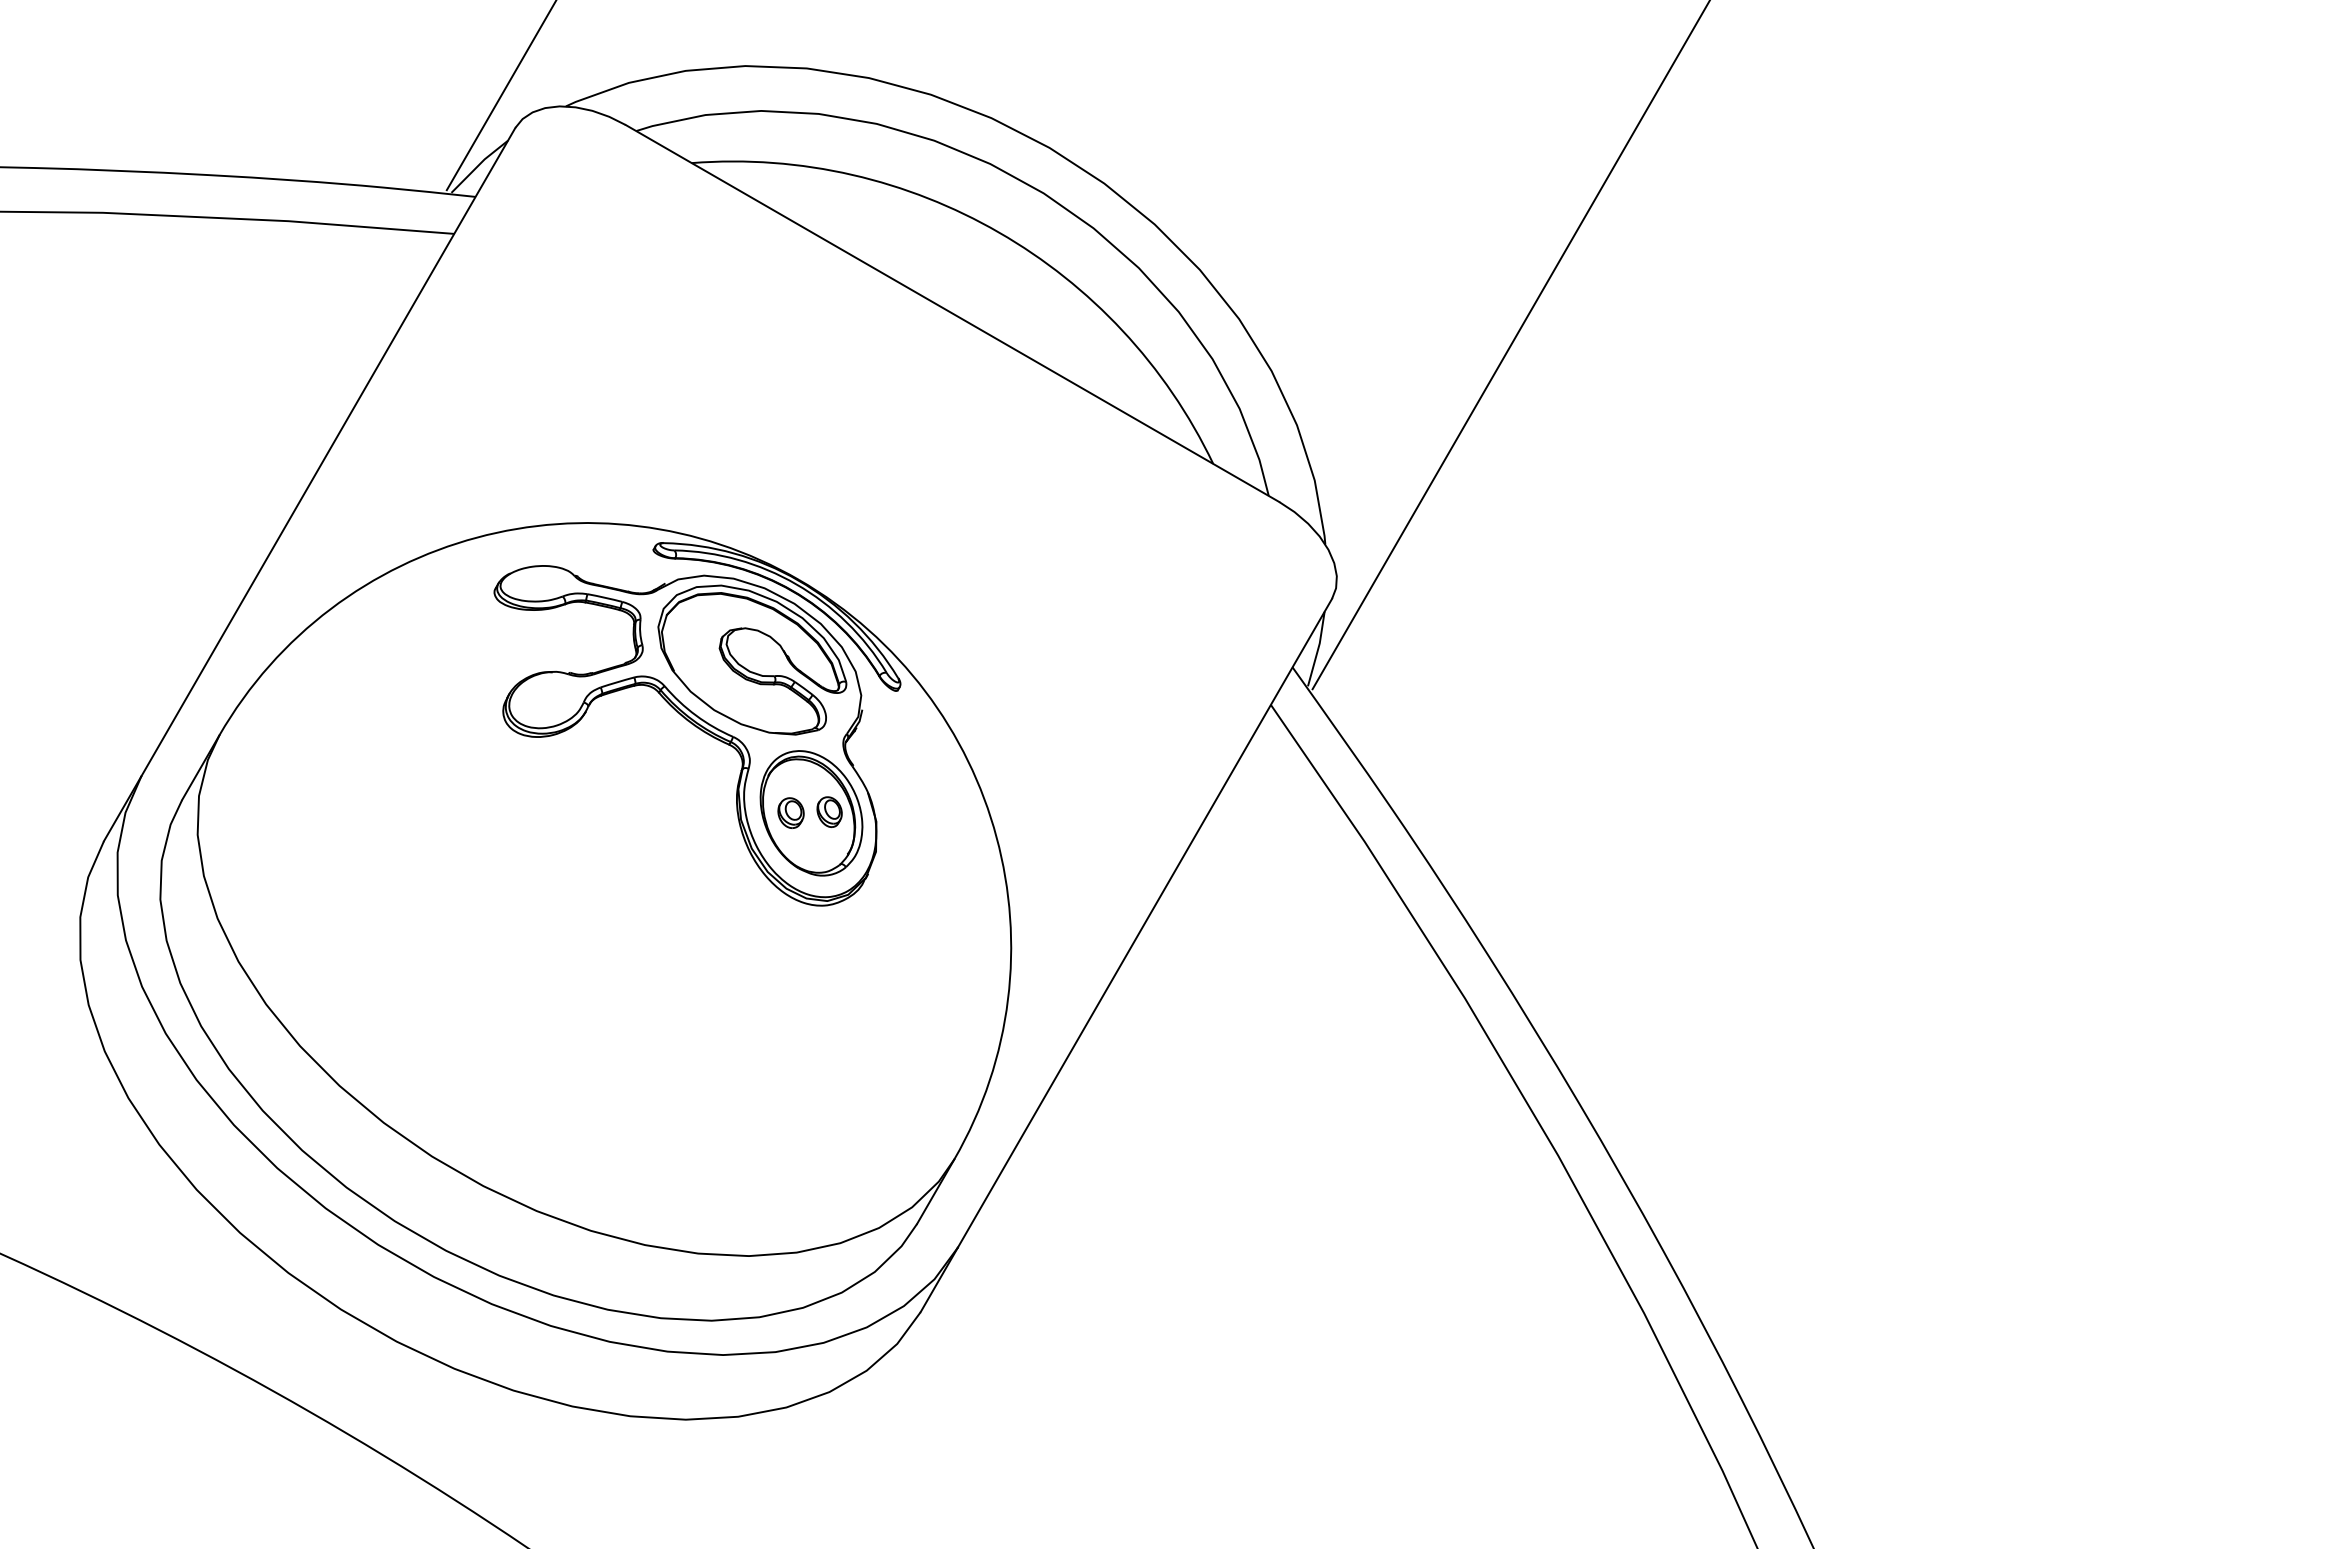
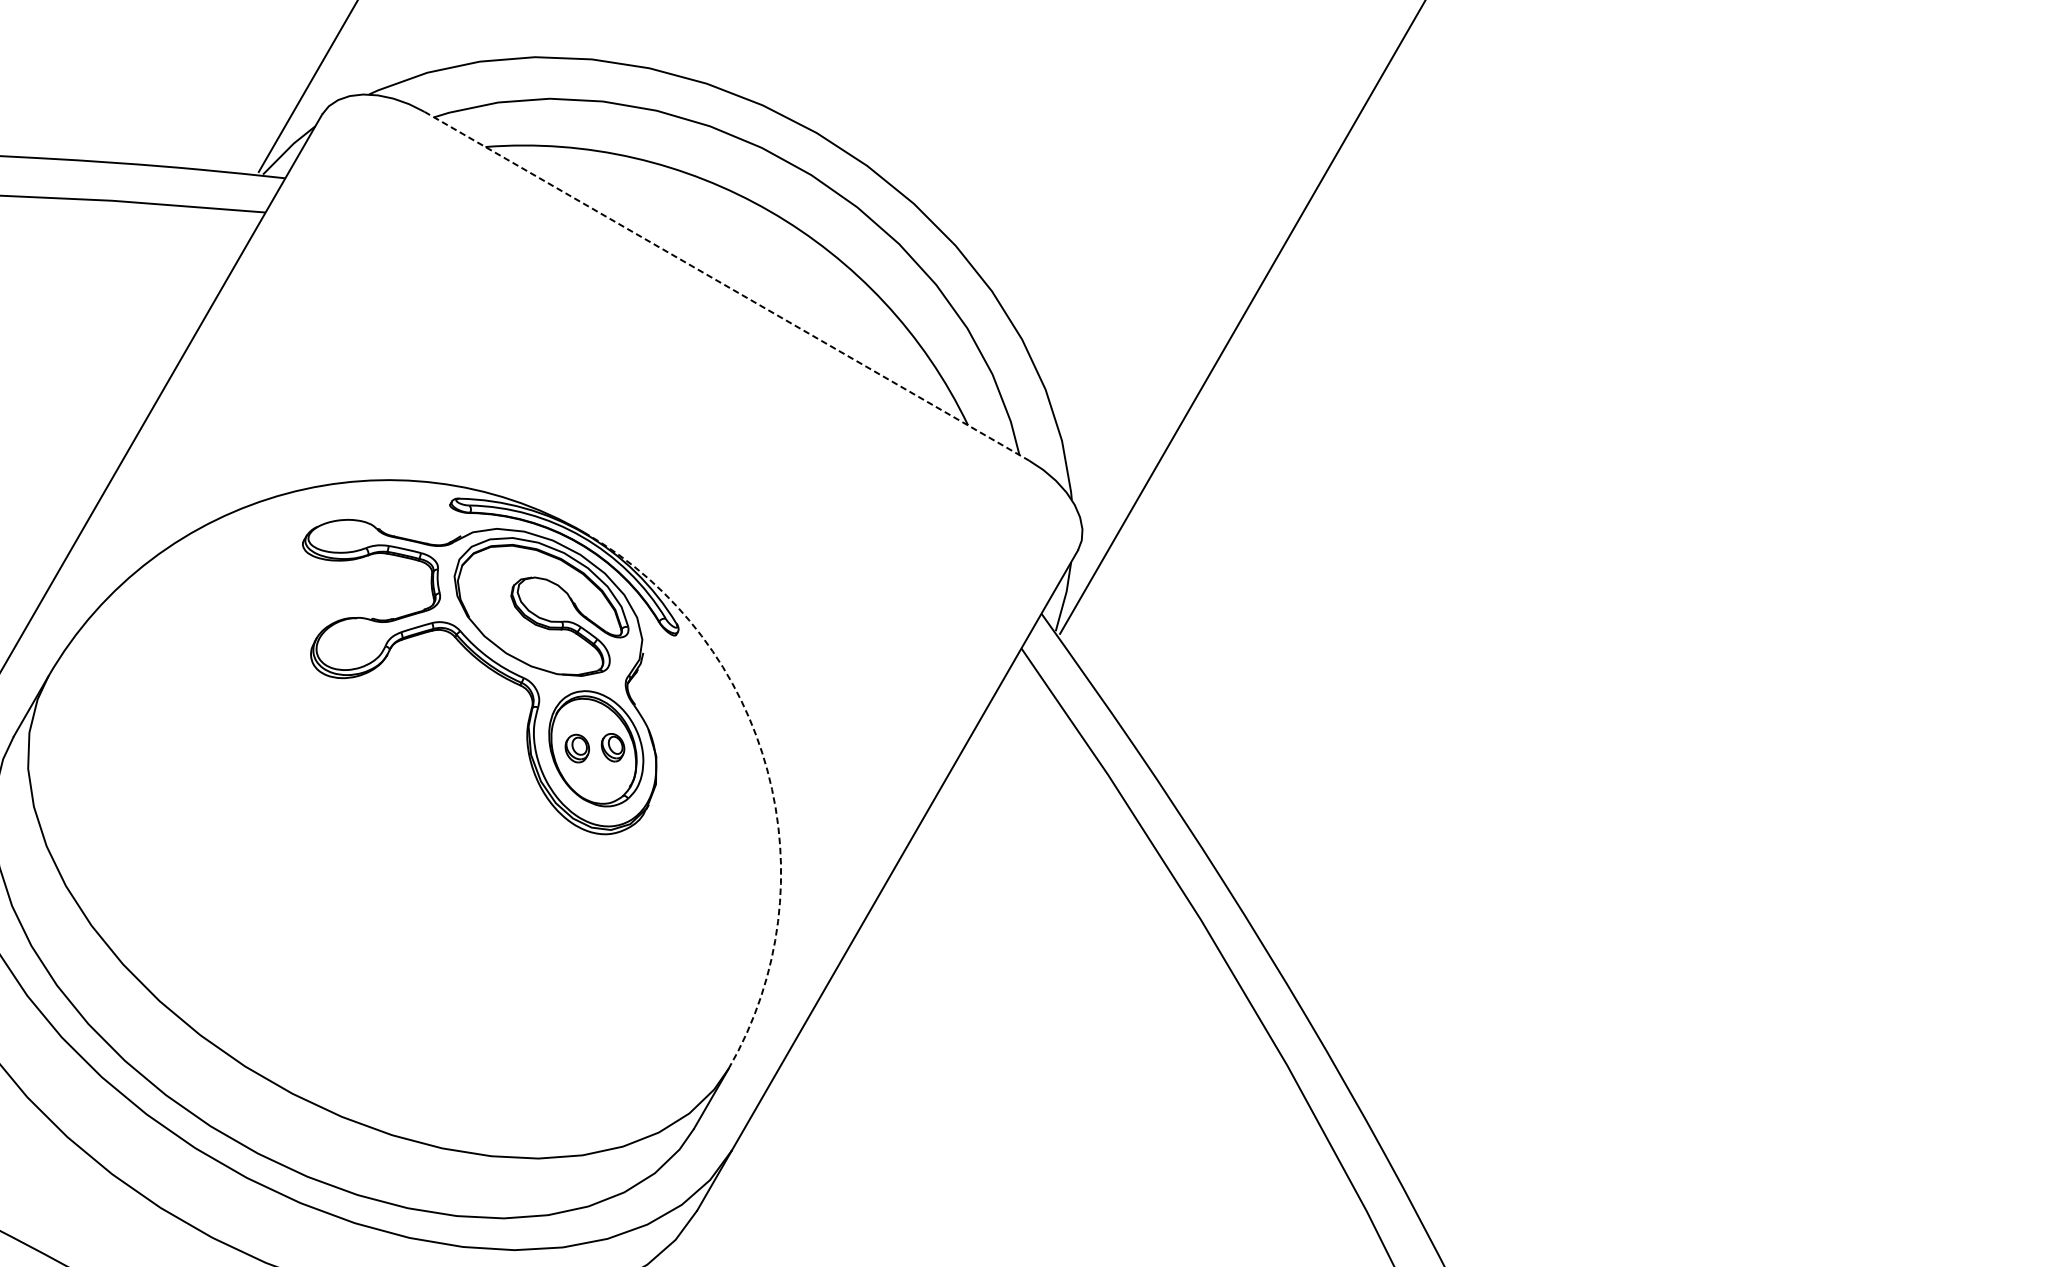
line: (952, 313) -> (726, 286), solid -> dashed
arc: (996, 837) -> (767, 771), solid -> dashed

